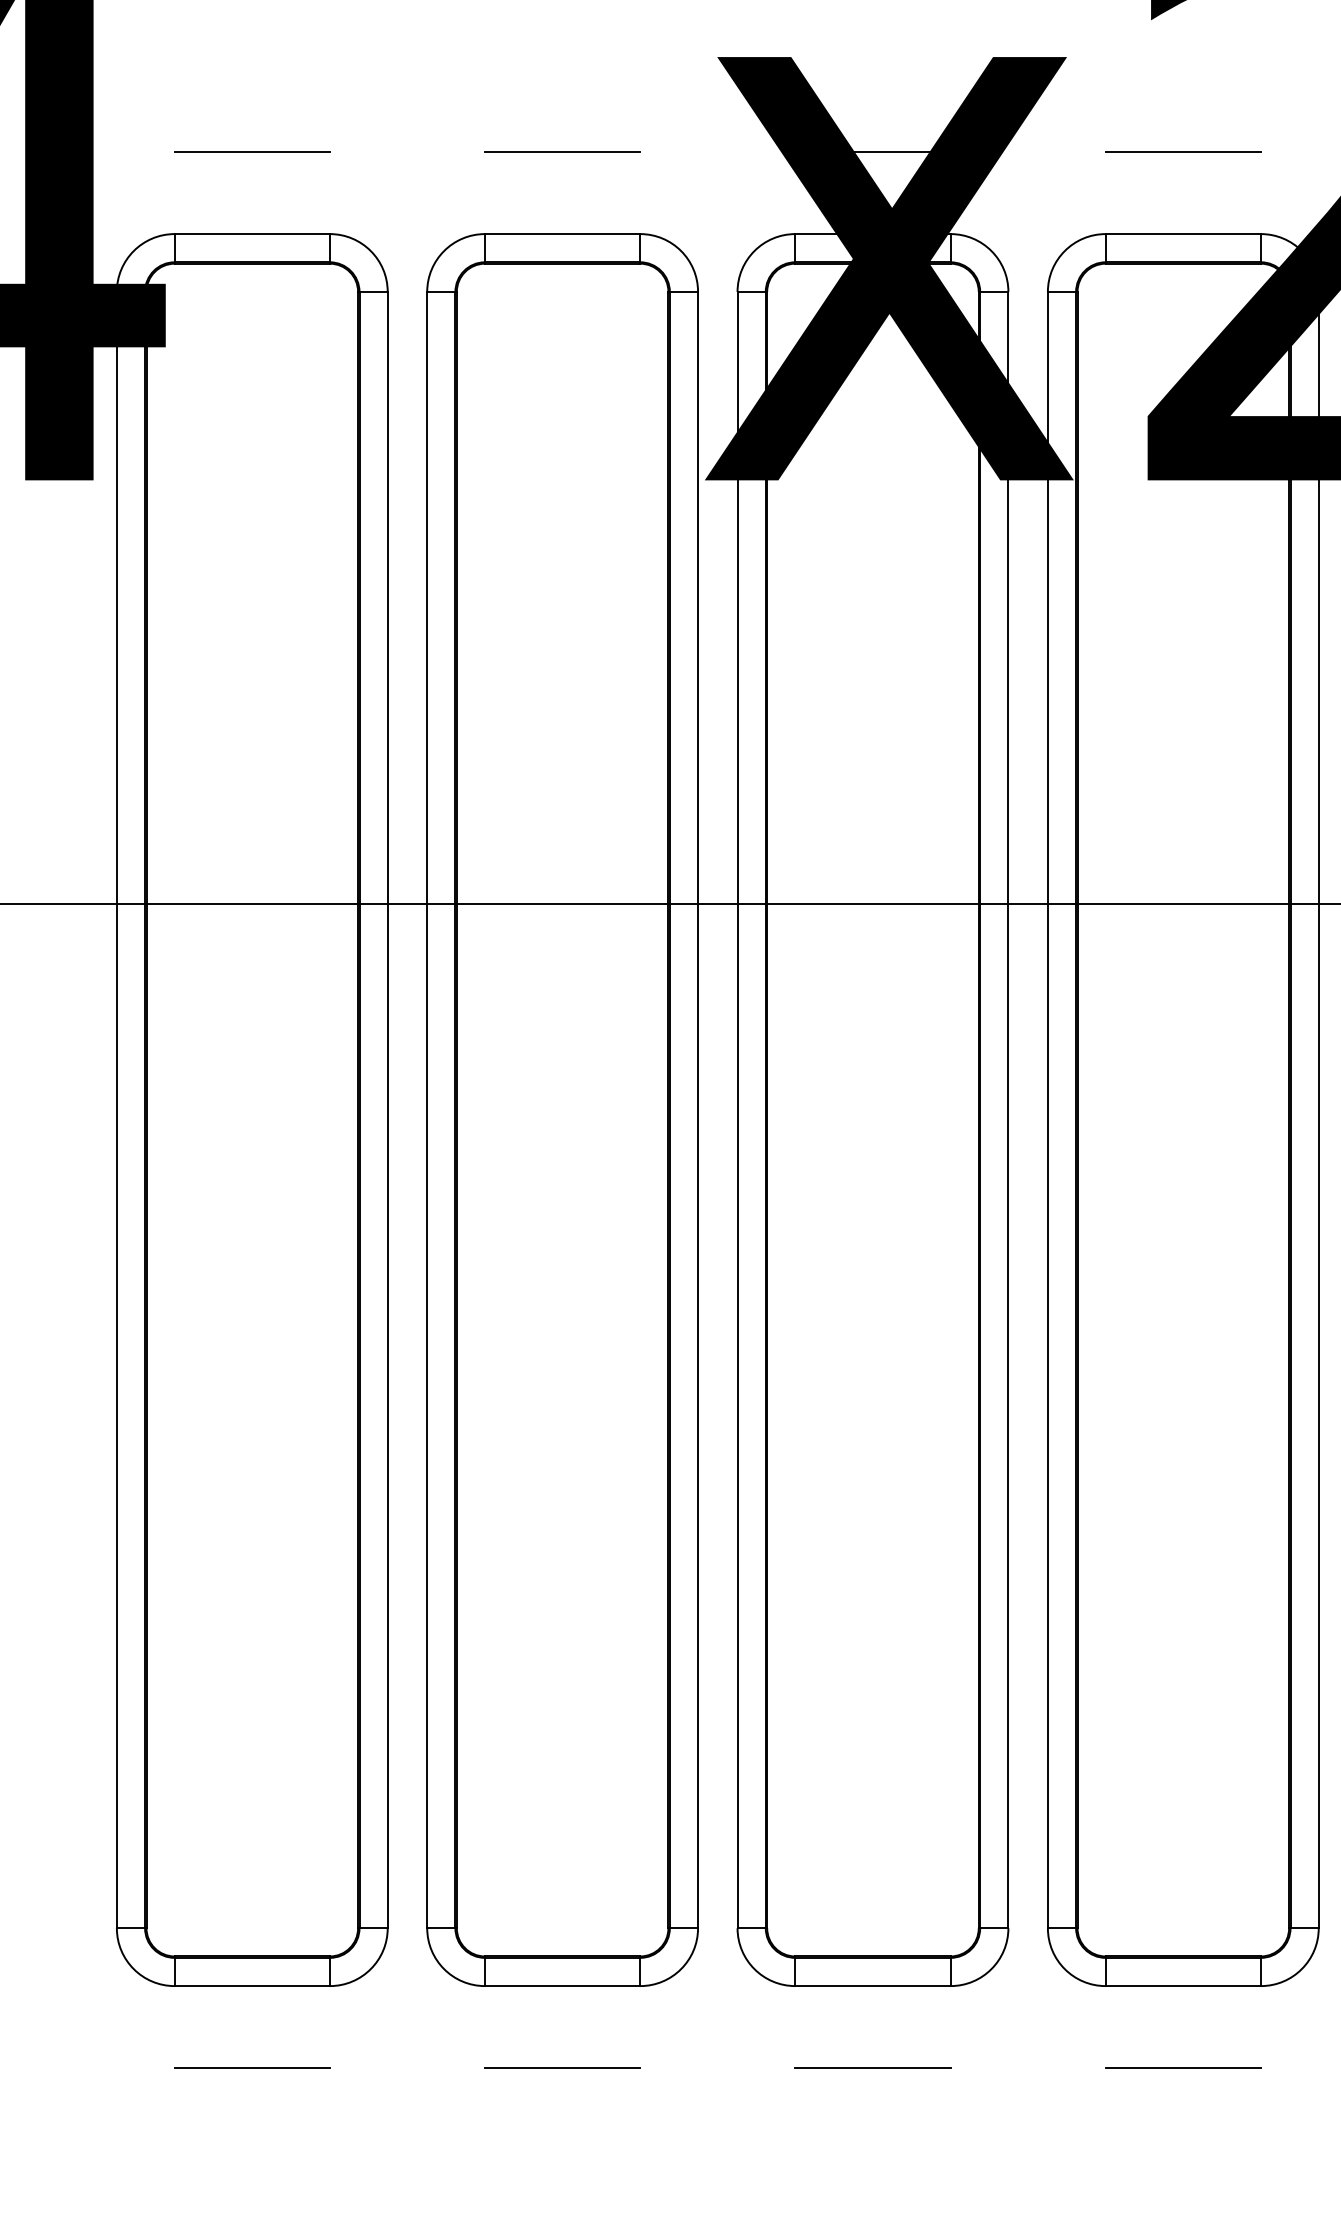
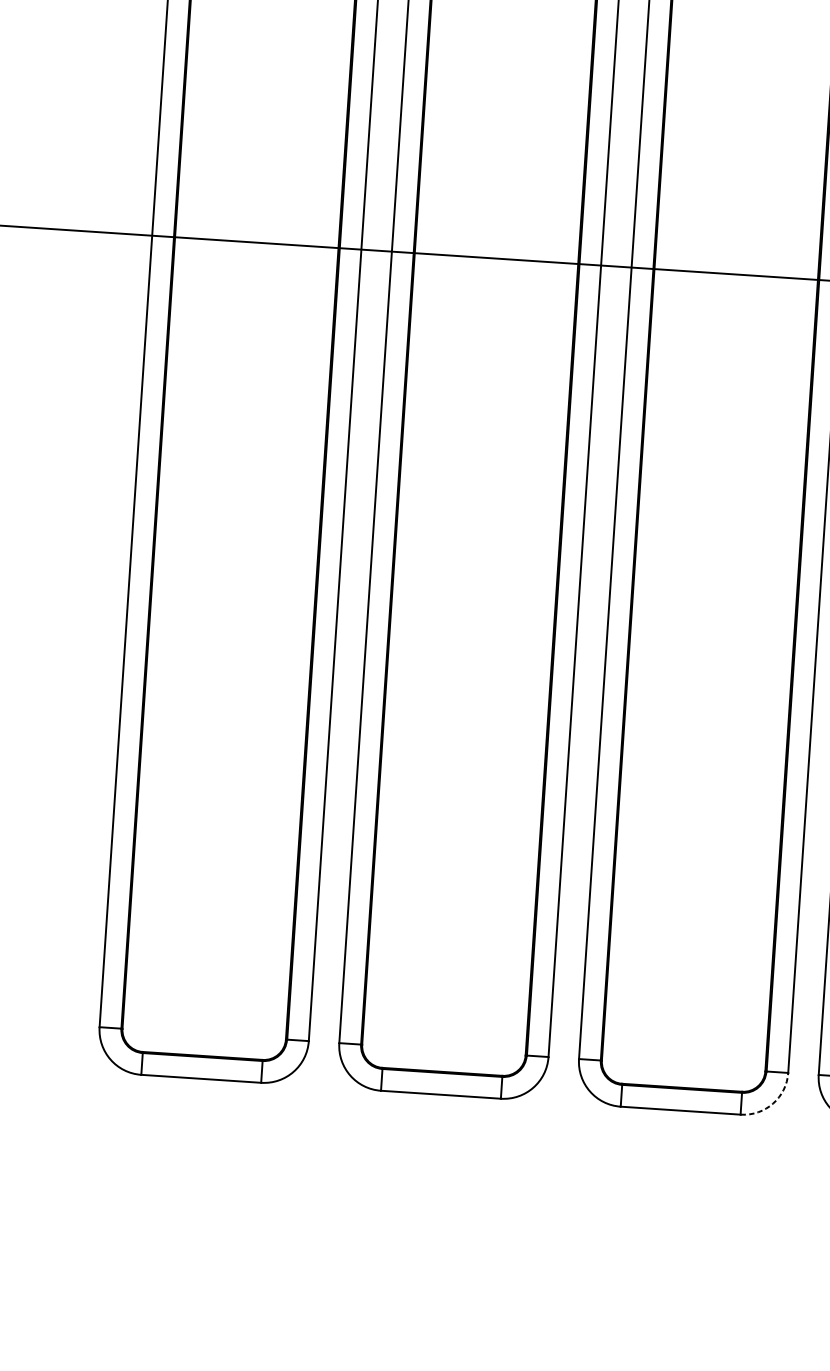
arc: (991, 1969) -> (773, 1103), solid -> dashed
line: (251, 2067) -> (196, 1141), removed
line: (562, 2067) -> (436, 1157), removed
line: (872, 2067) -> (676, 1173), removed

